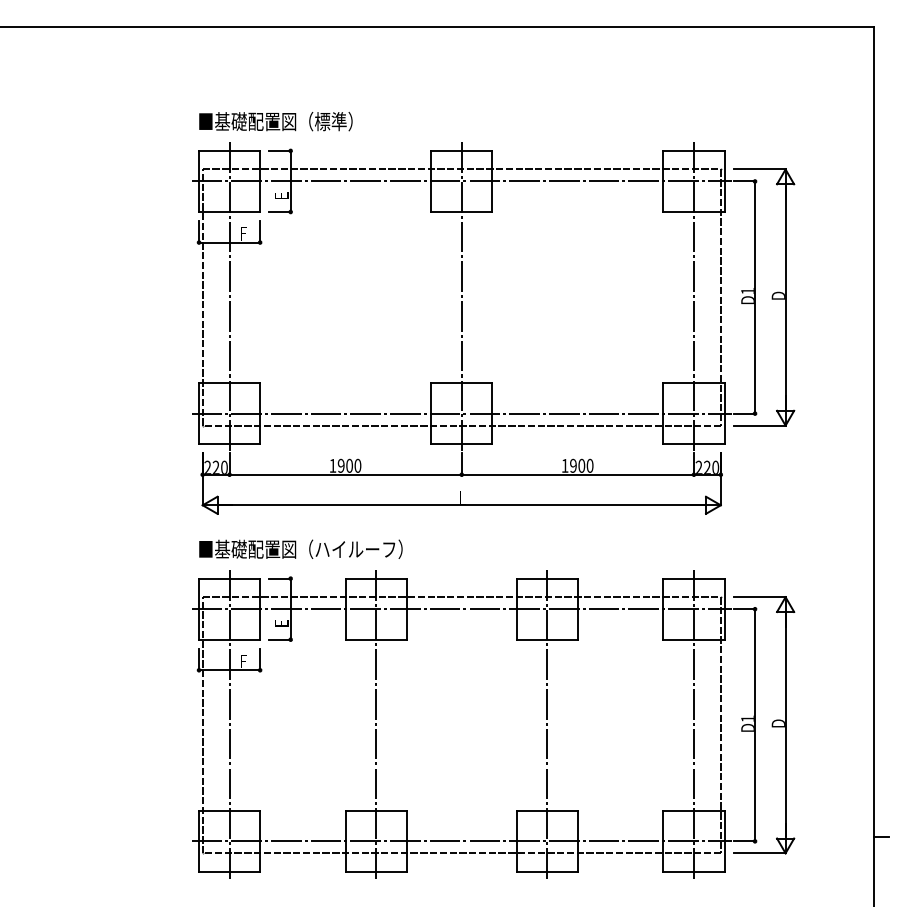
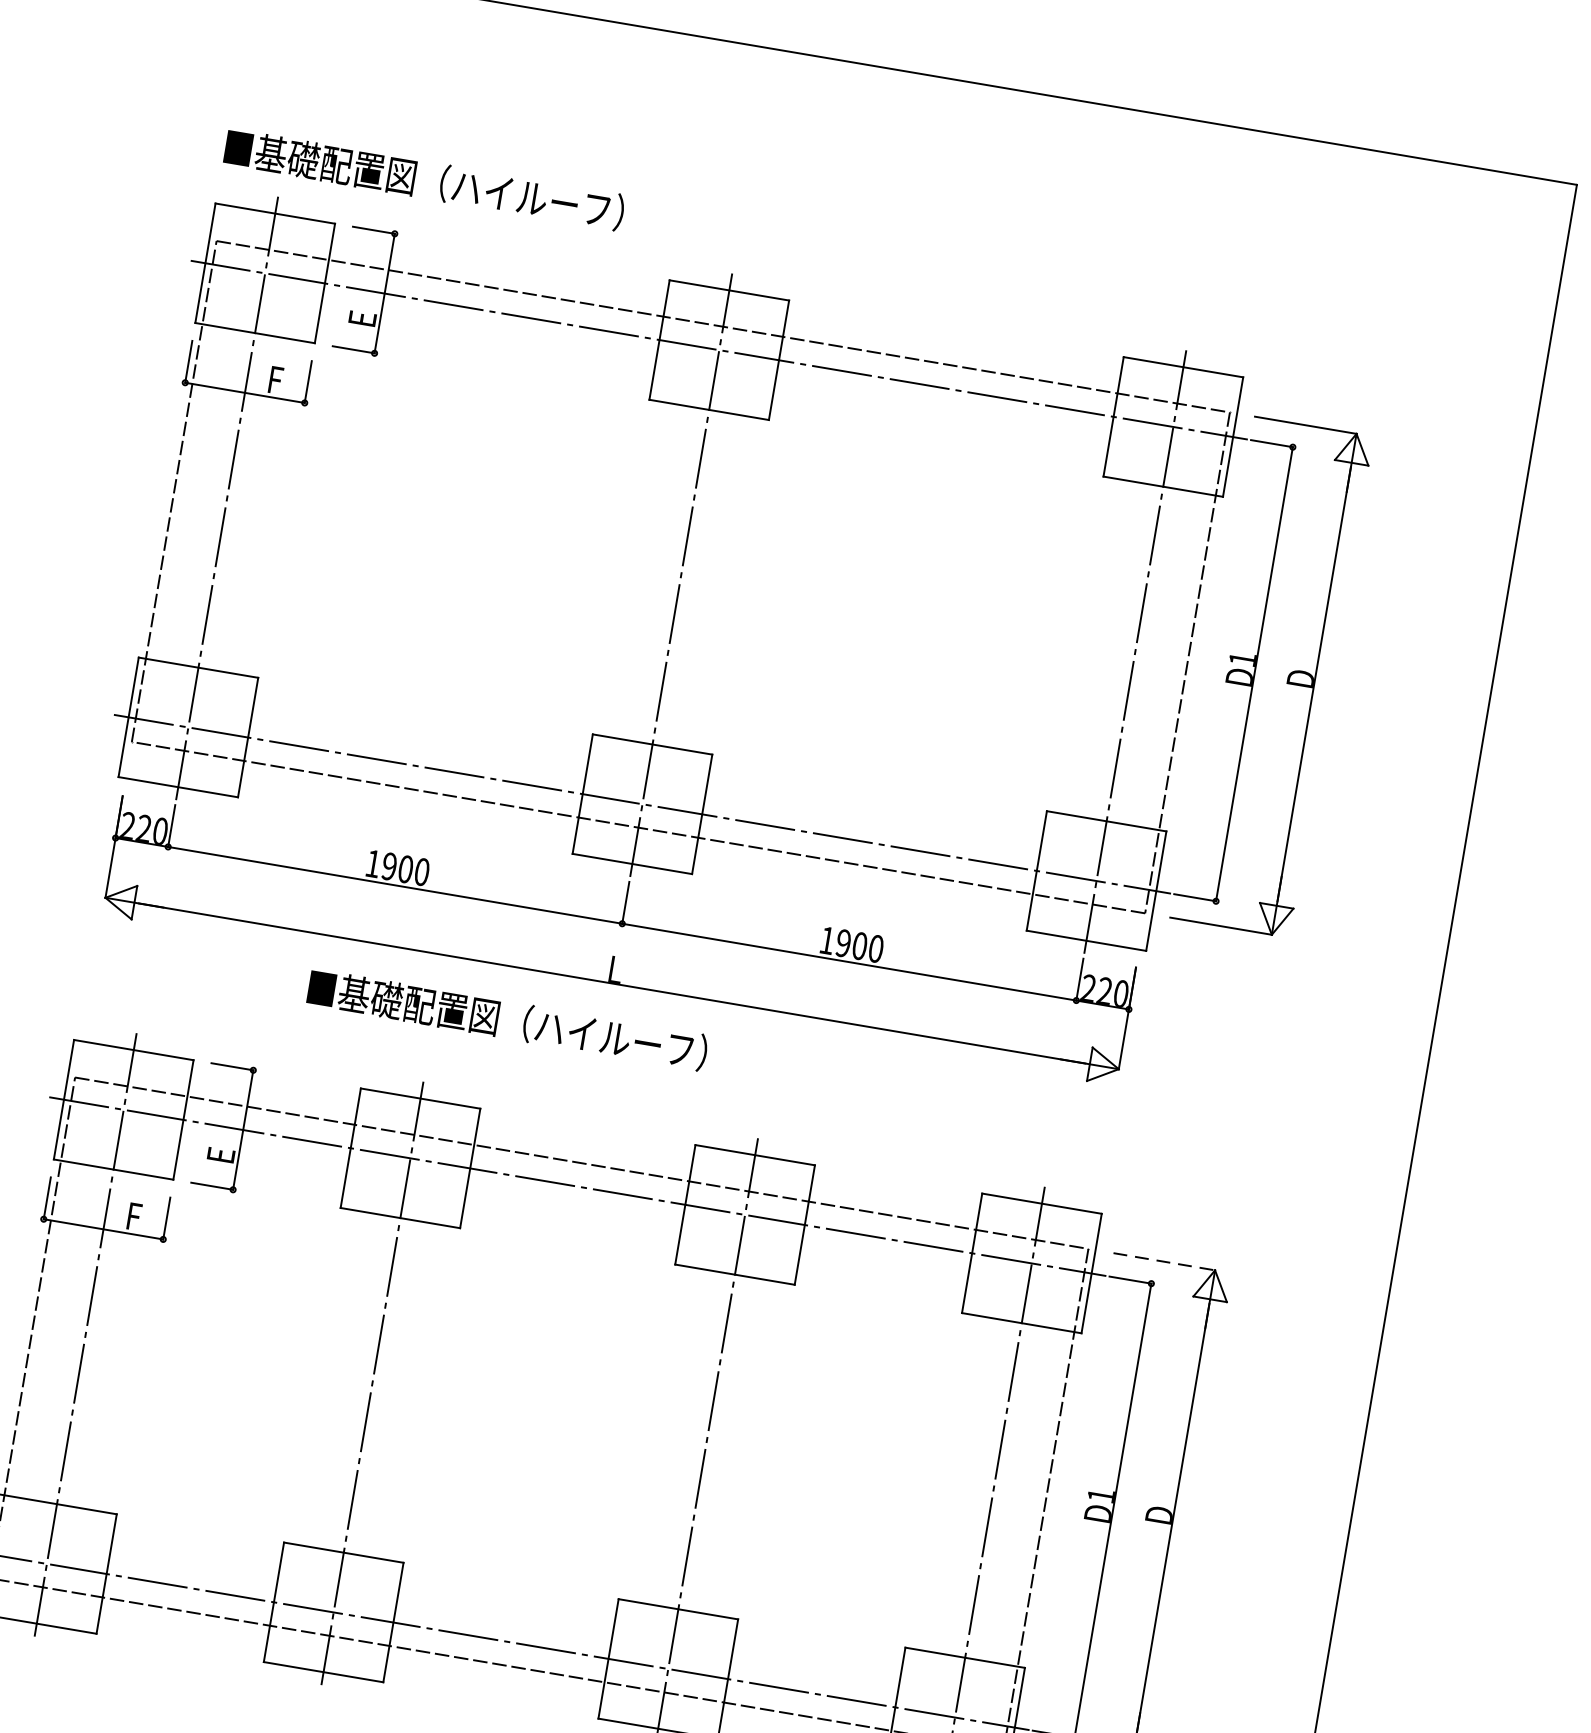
text: (358, 121) -> (537, 198), ■基礎配置図（標準） -> ■基礎配置図（ハイルーフ）
text: (300, 548) -> (507, 1018), moved
line: (760, 597) -> (1165, 1262), solid -> dashed

